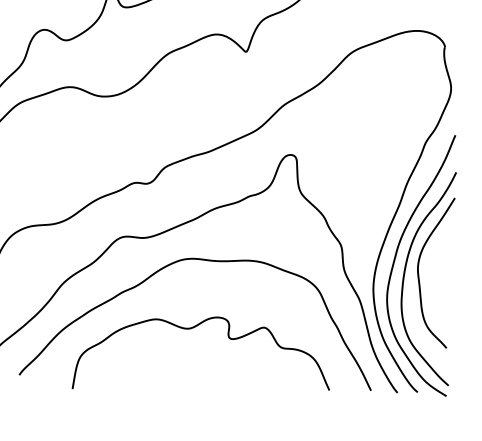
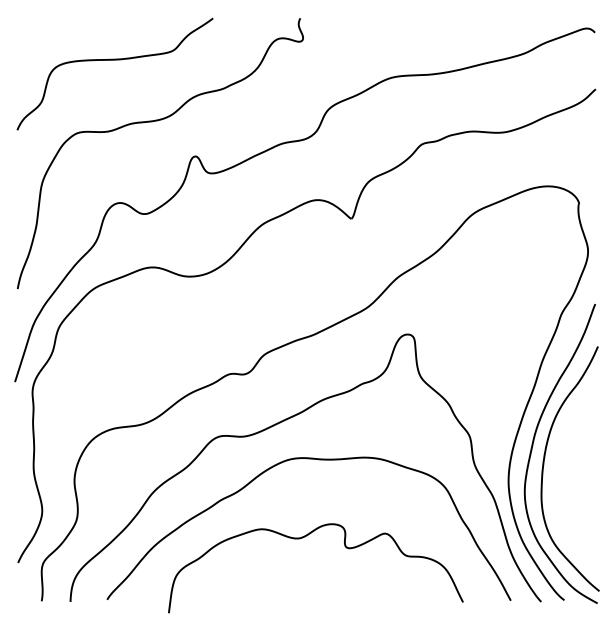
curve: (419, 273) -> (560, 464), removed

